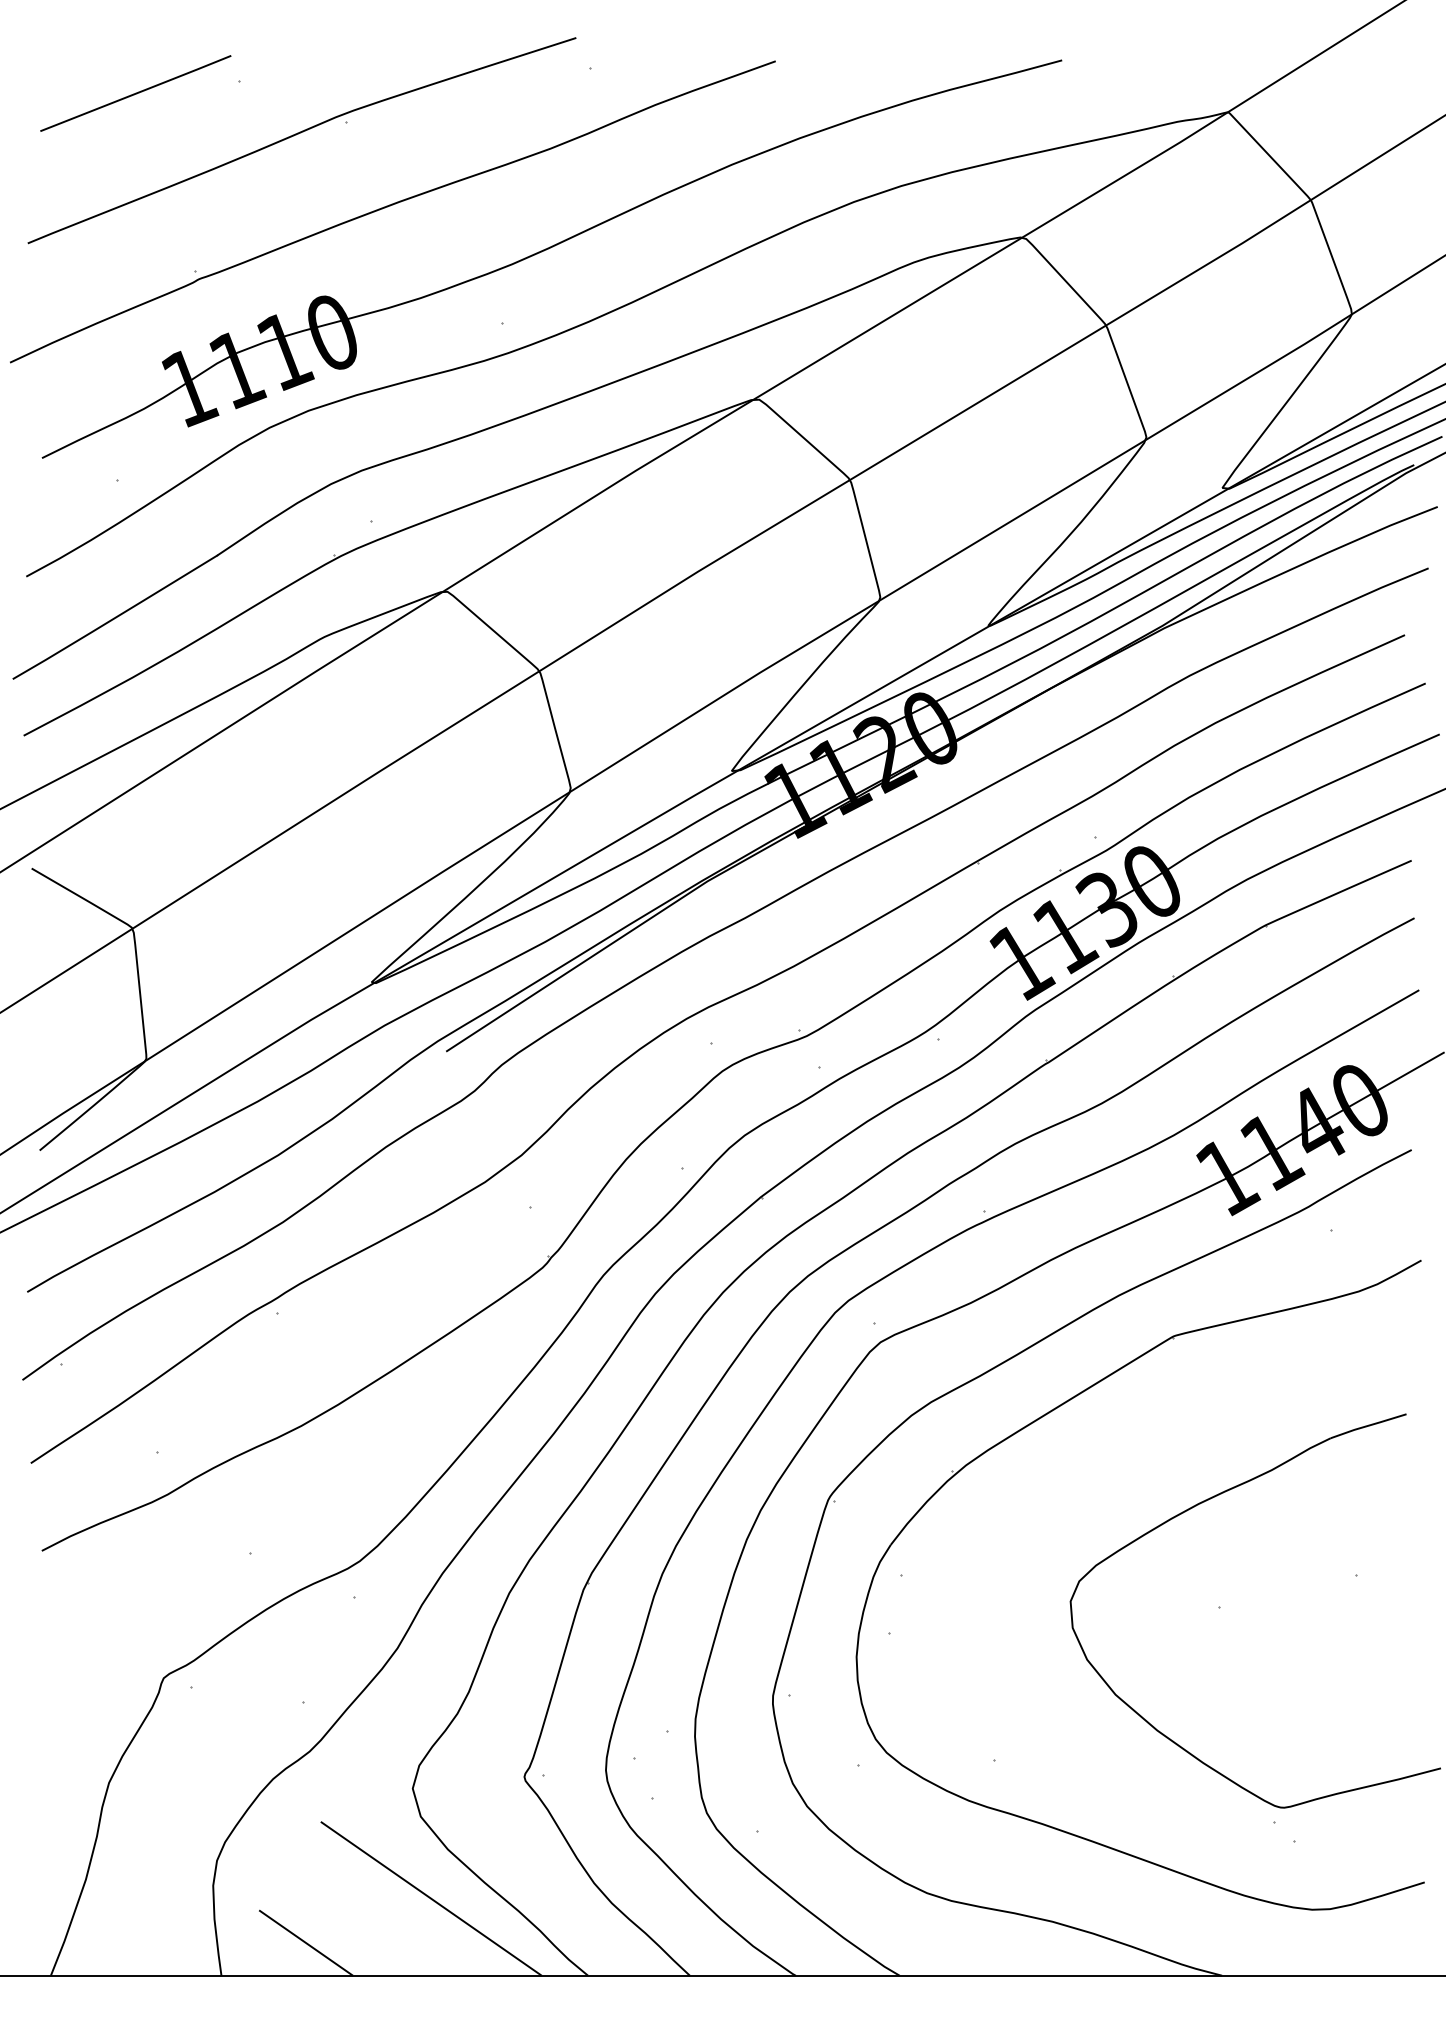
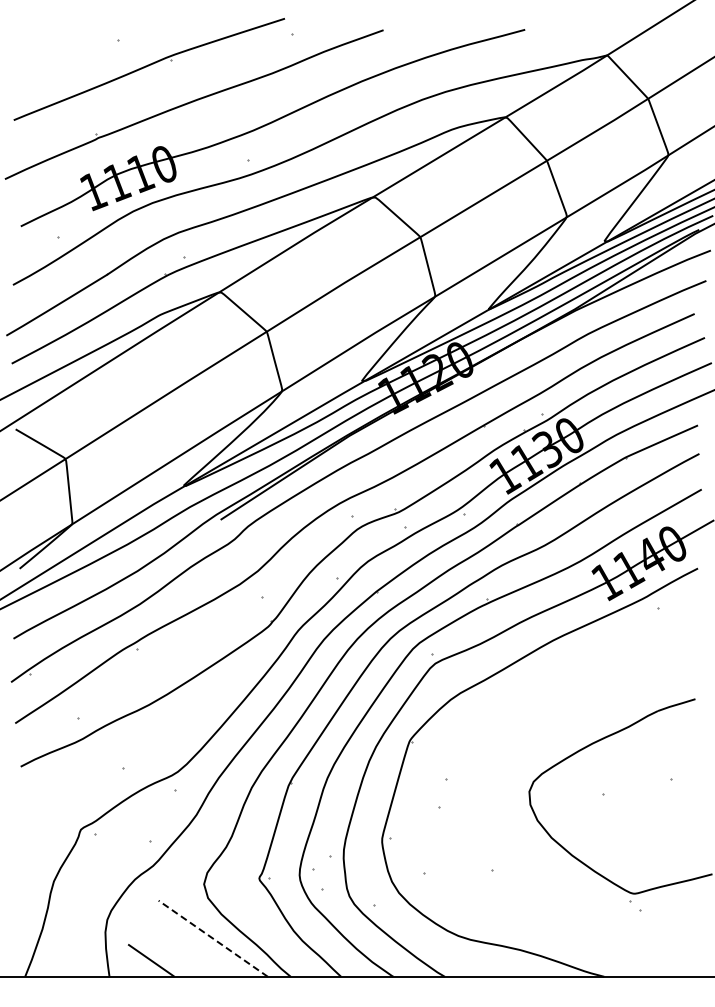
line: (134, 92) -> (66, 45), removed
part: (1036, 1423) -> (512, 703), removed
line: (431, 1898) -> (213, 938), solid -> dashed

